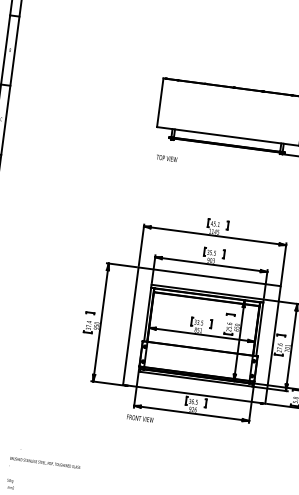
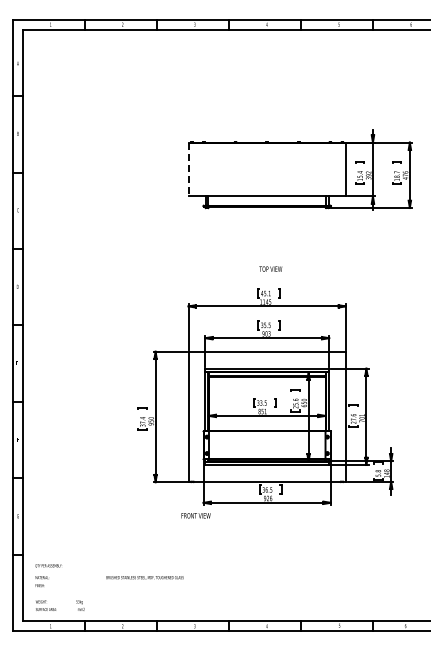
line: (160, 102) -> (188, 169), solid -> dashed
text: (166, 157) -> (270, 268), moved
text: (139, 418) -> (195, 515), moved
text: (44, 462) -> (144, 577), moved

